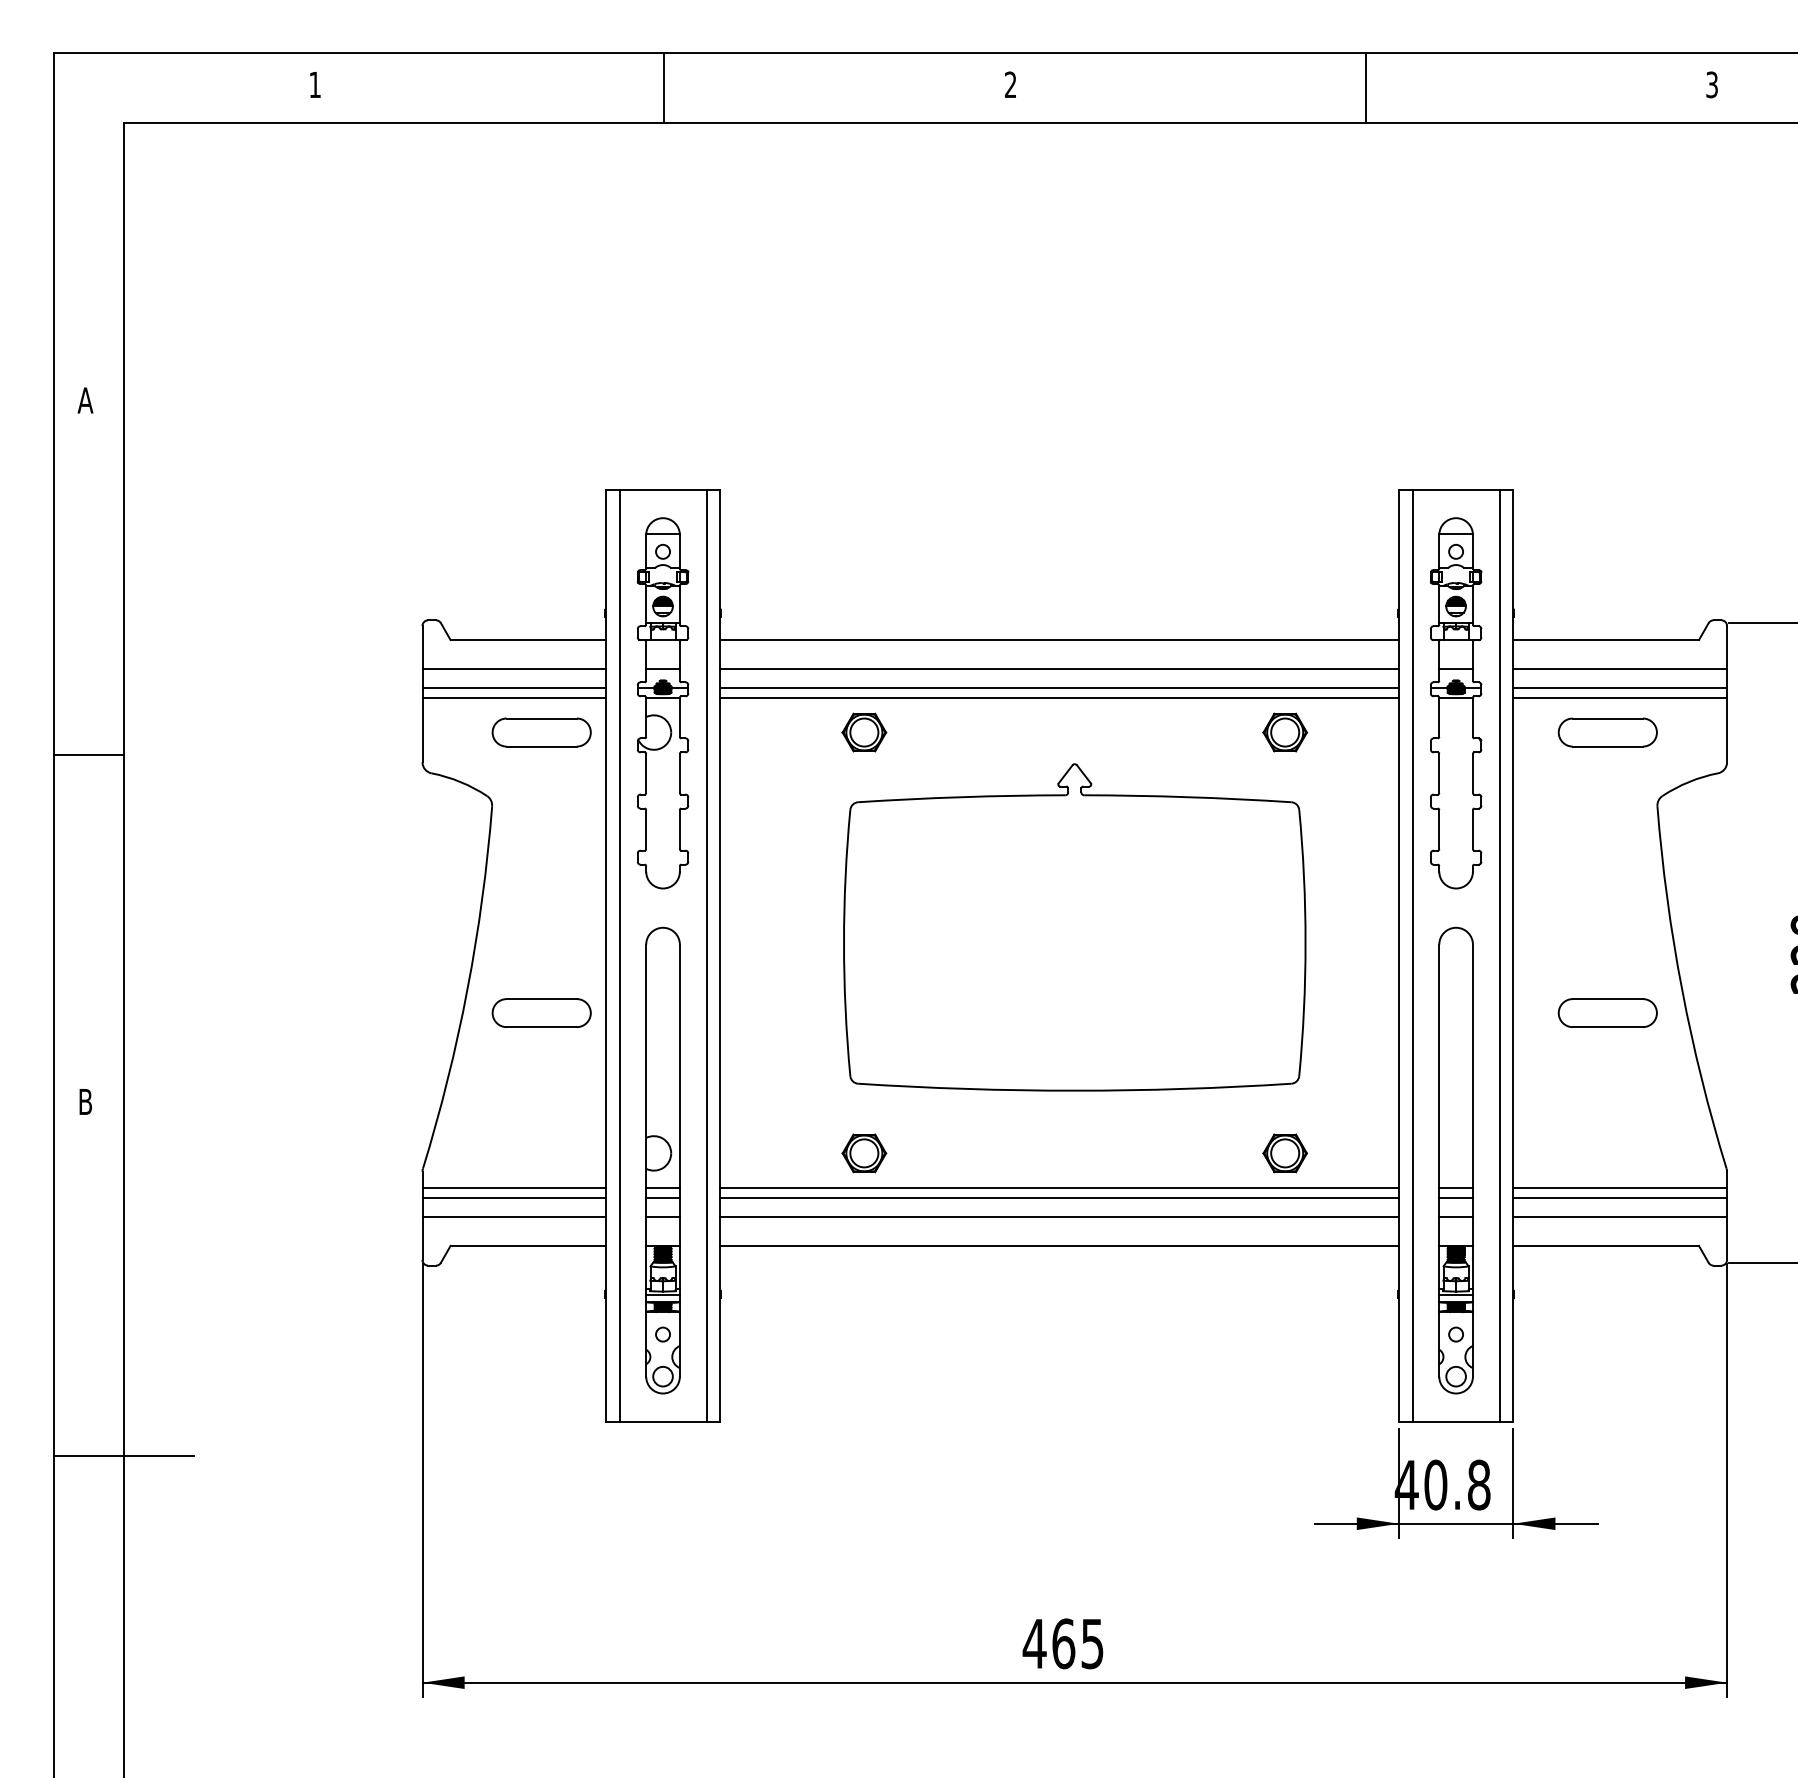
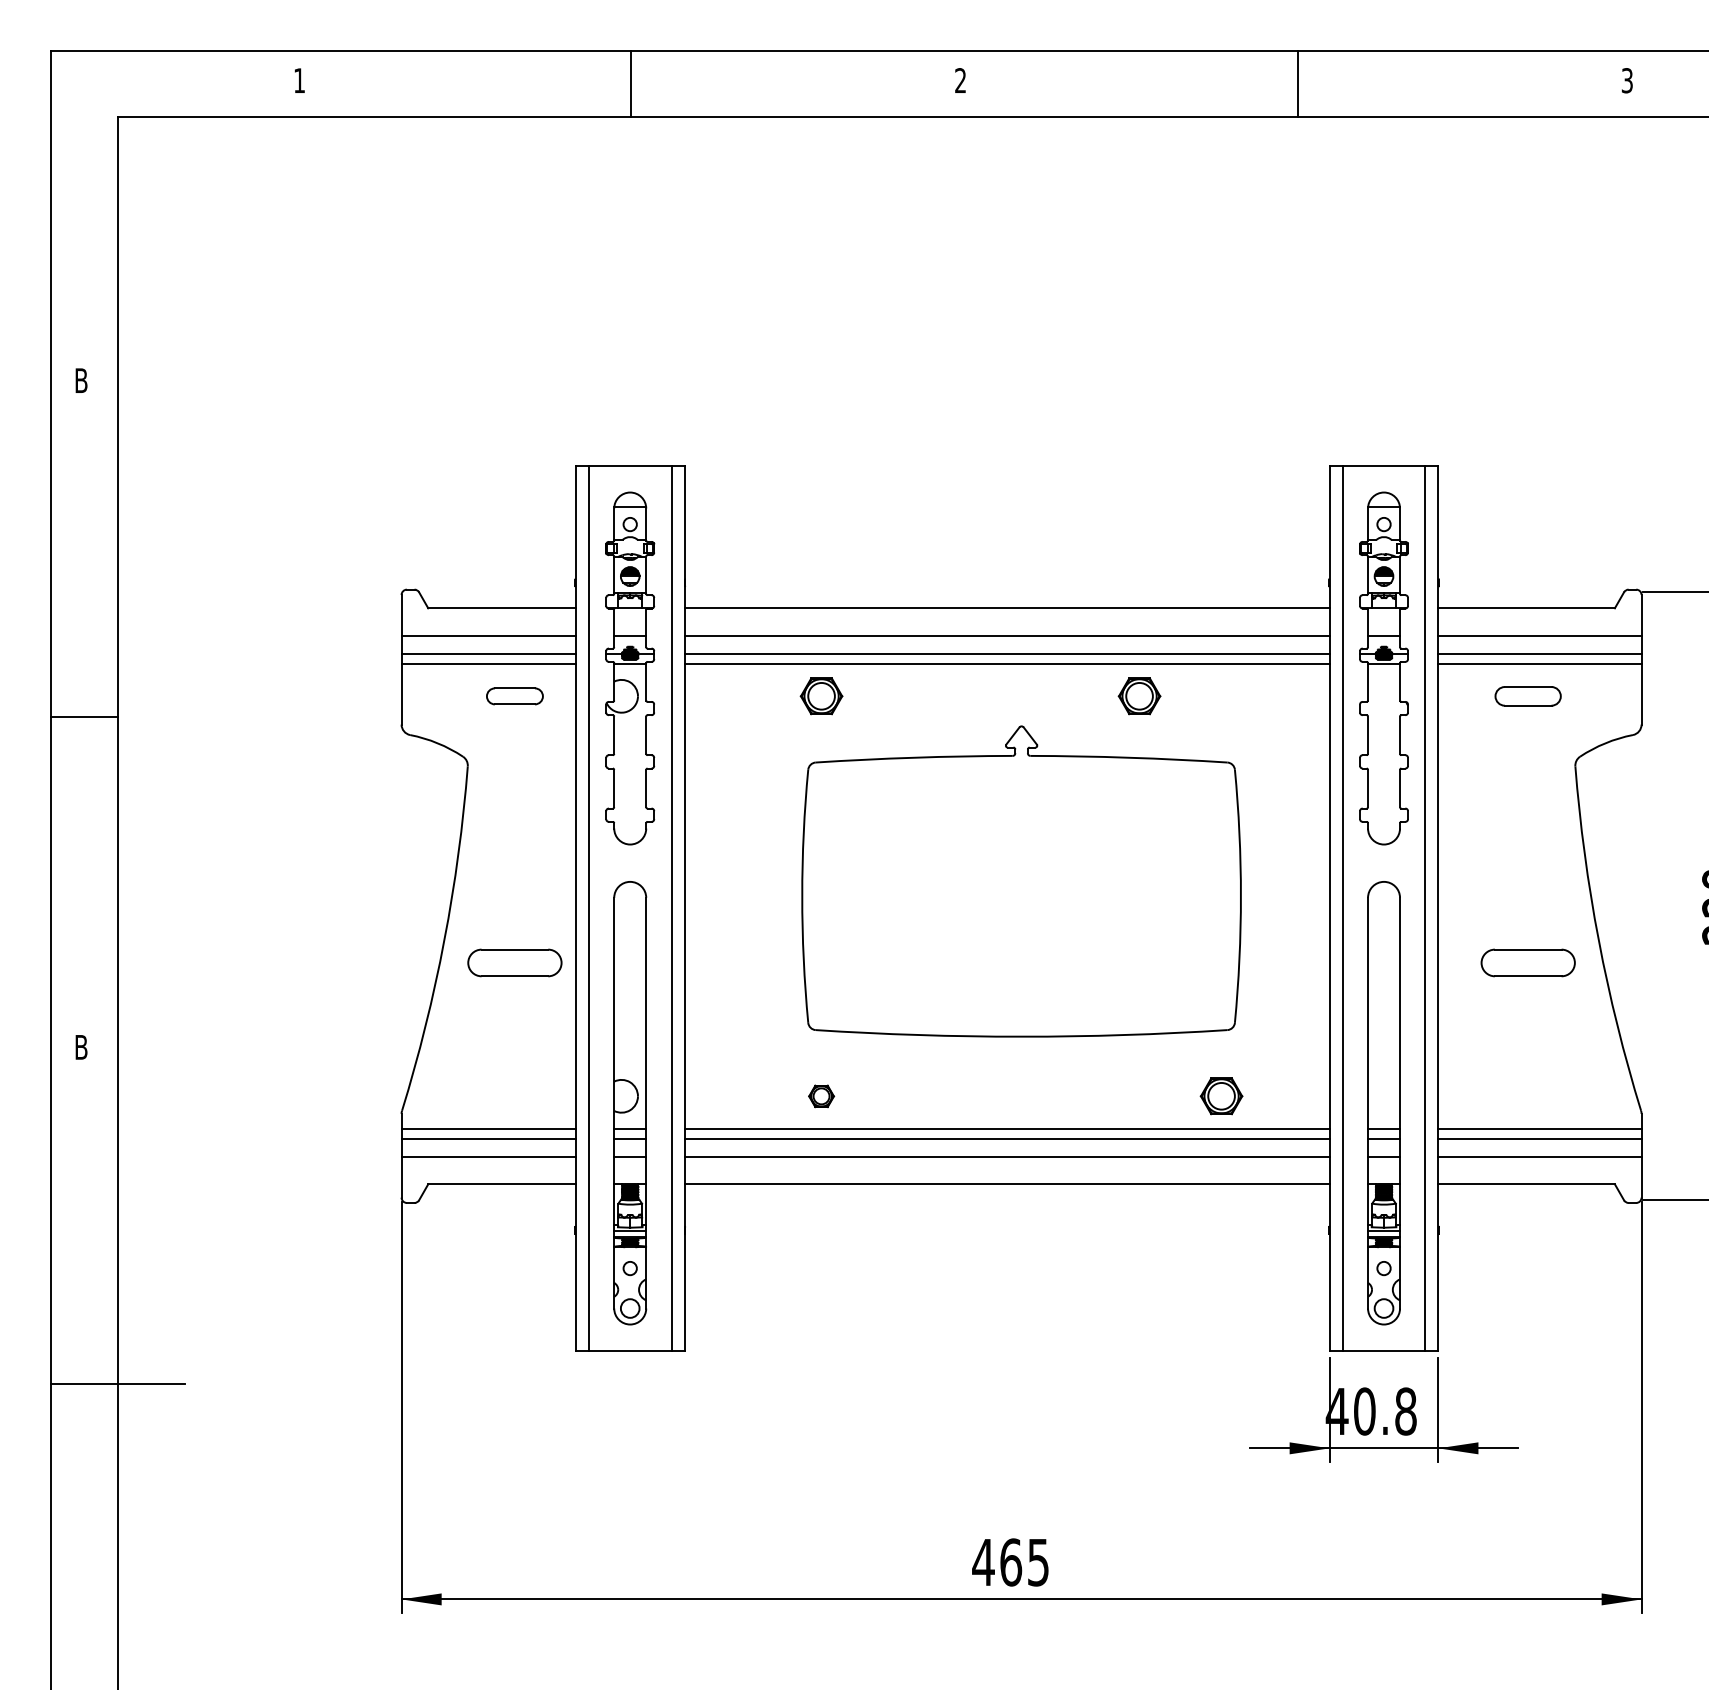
text: (84, 400) -> (80, 380), A -> B
part: (541, 732) -> (514, 696), size x0.6
part: (1285, 732) -> (1139, 696), moved
part: (1607, 732) -> (1527, 696), size x0.7
part: (864, 1153) -> (821, 1096), size x0.6

